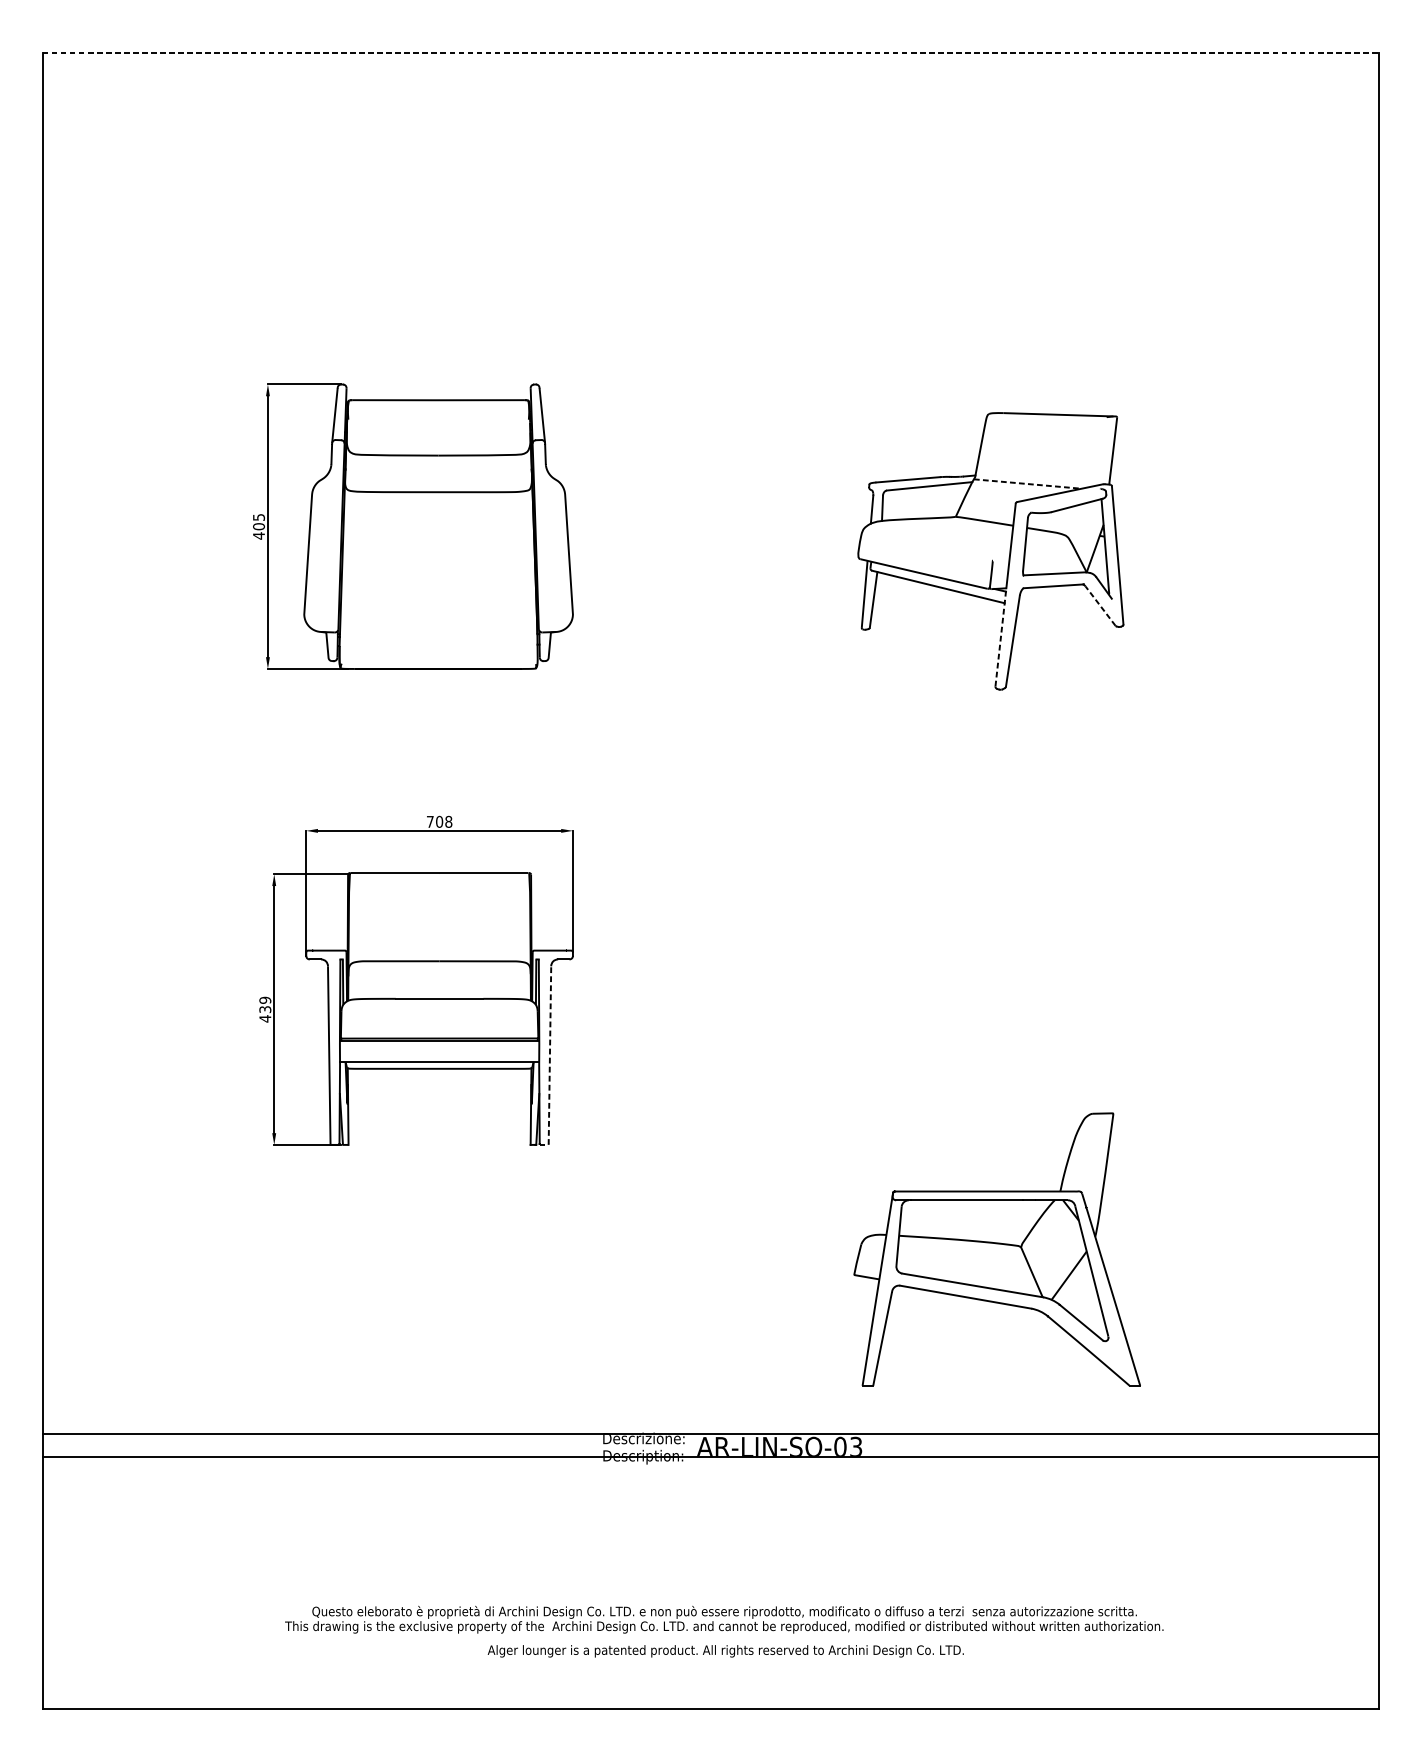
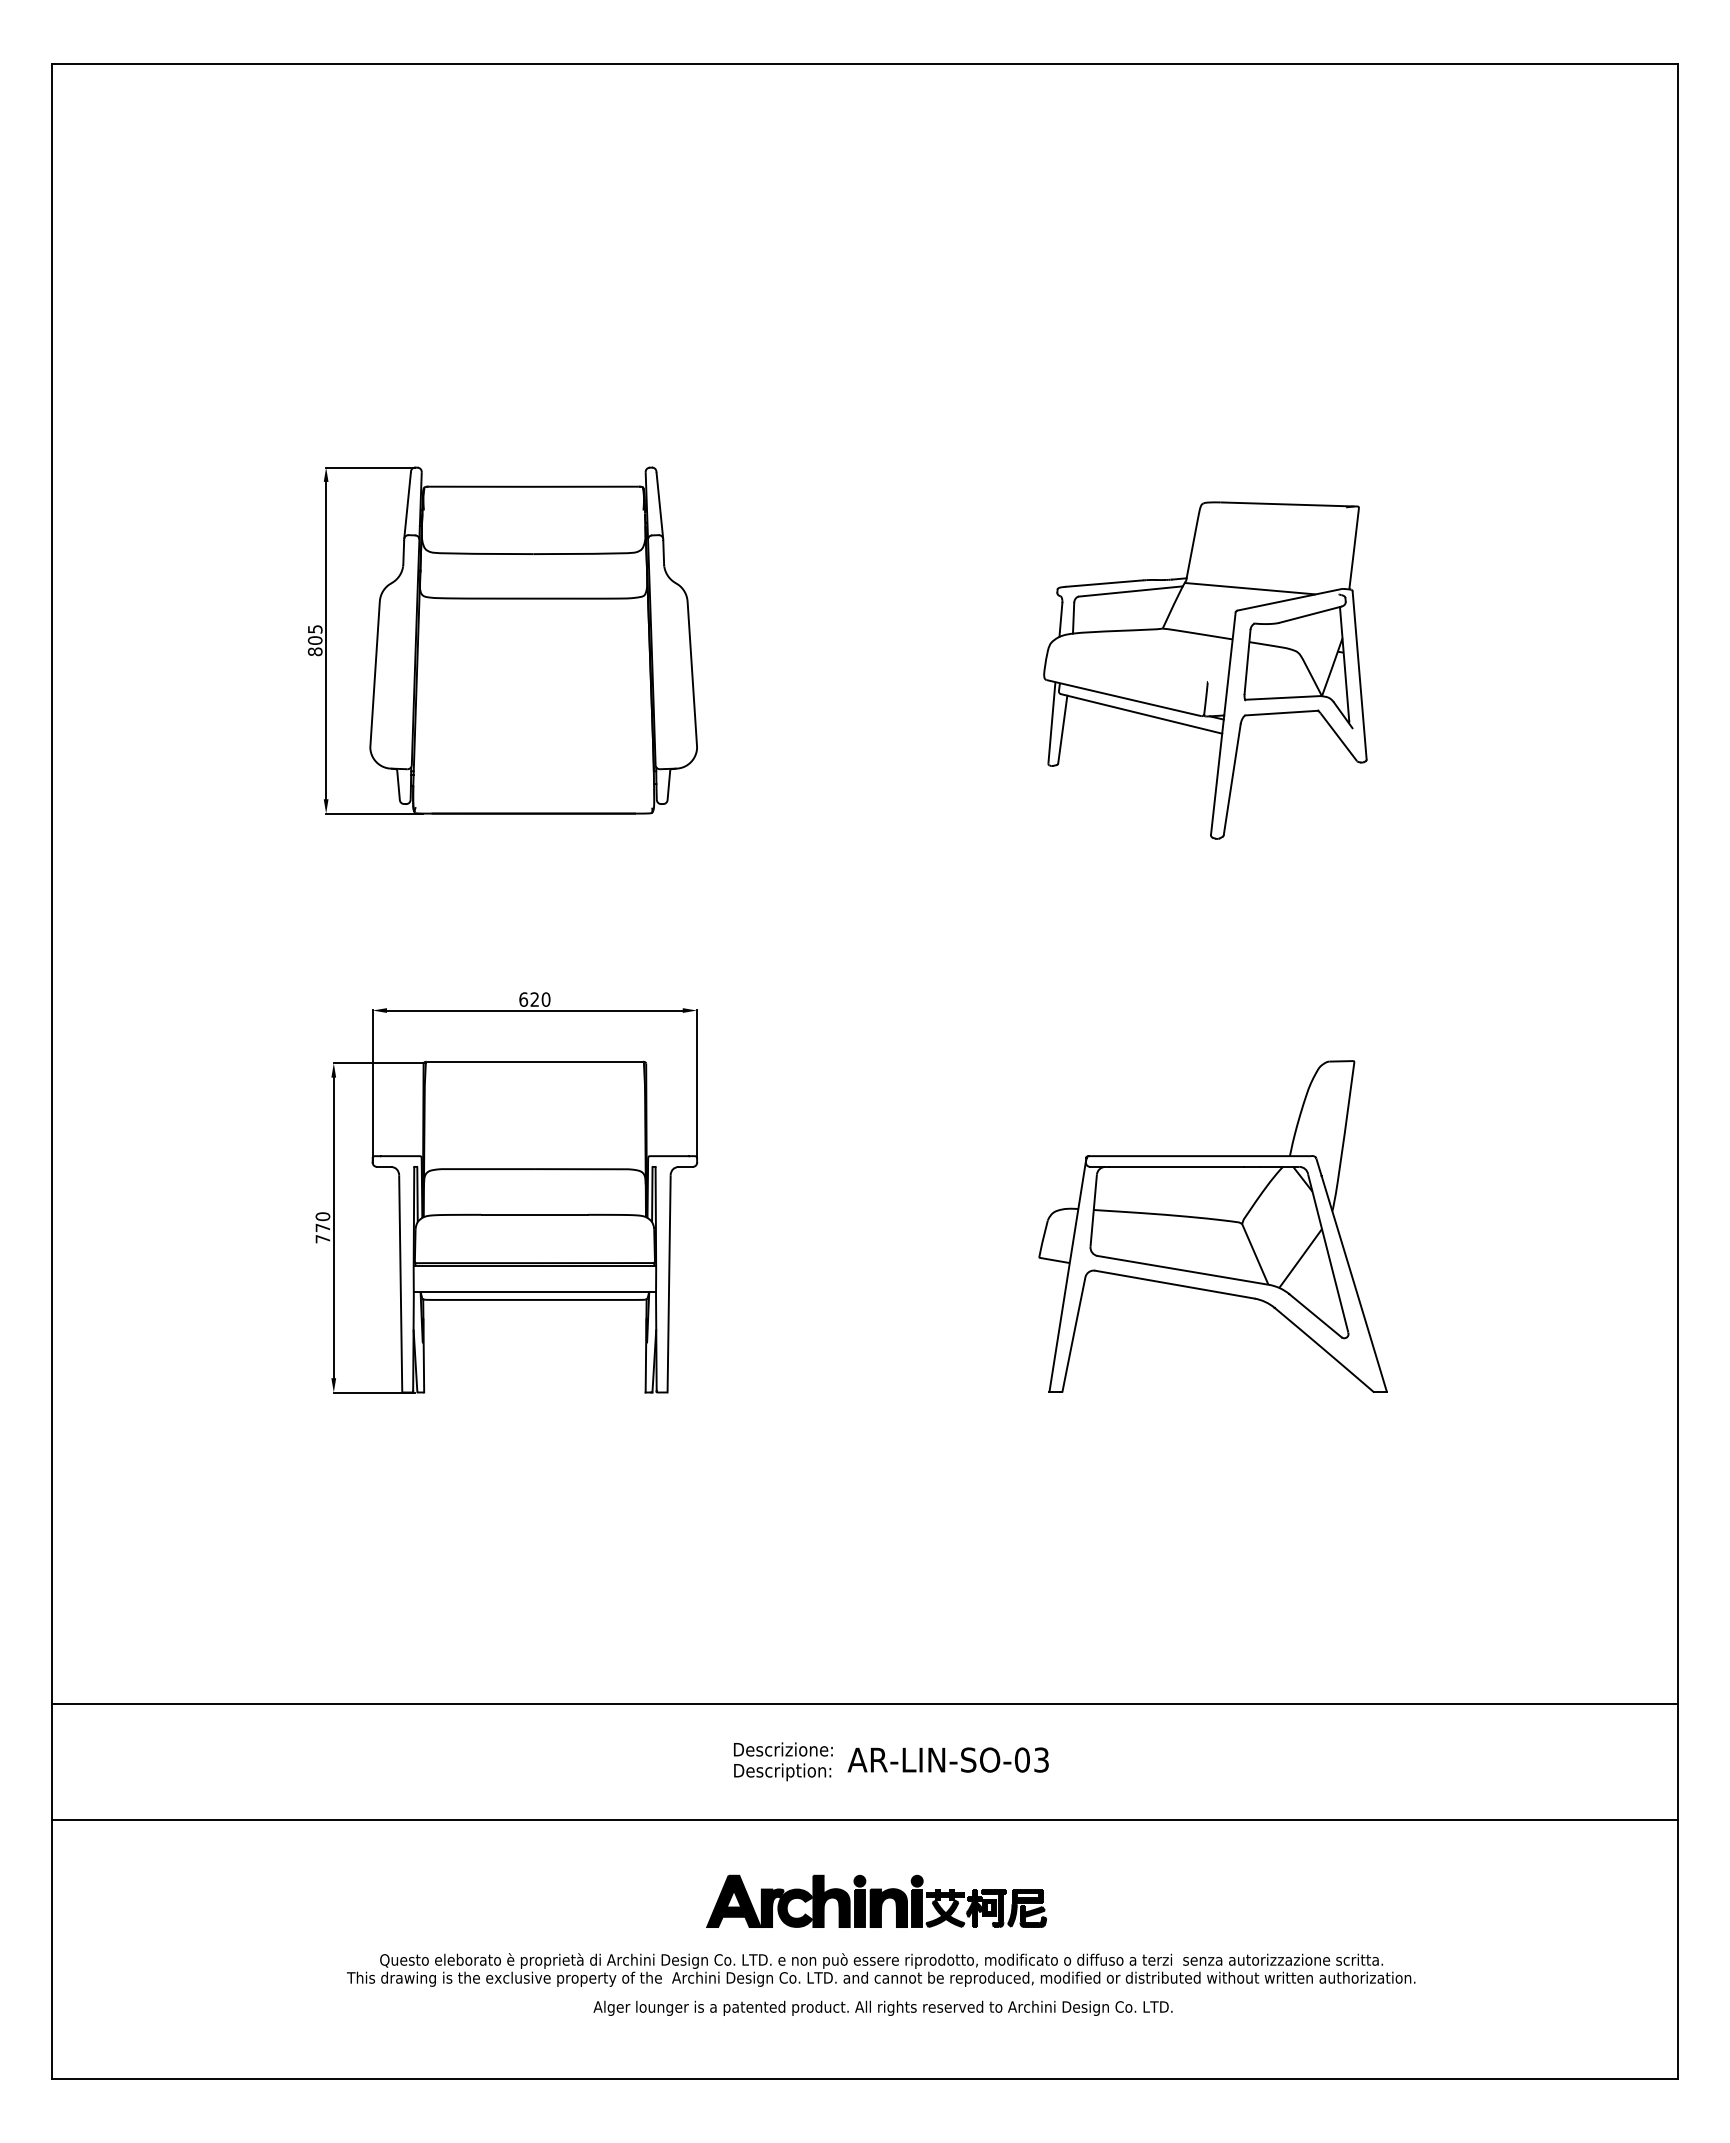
line: (711, 53) -> (865, 64), dashed -> solid
line: (1027, 483) -> (1250, 588), dashed -> solid
text: (258, 535) -> (314, 651), 405 -> 805
line: (1100, 606) -> (1338, 737), dashed -> solid
line: (1000, 636) -> (1217, 774), dashed -> solid
text: (439, 821) -> (534, 999), 708 -> 620
text: (264, 1009) -> (322, 1227), 439 -> 770
line: (550, 1060) -> (669, 1289), dashed -> solid
part: (996, 1249) -> (1212, 1226), moved
line: (710, 1433) -> (864, 1819), moved
line: (710, 1456) -> (864, 1703), moved
part: (720, 1562) -> (876, 1900), added

